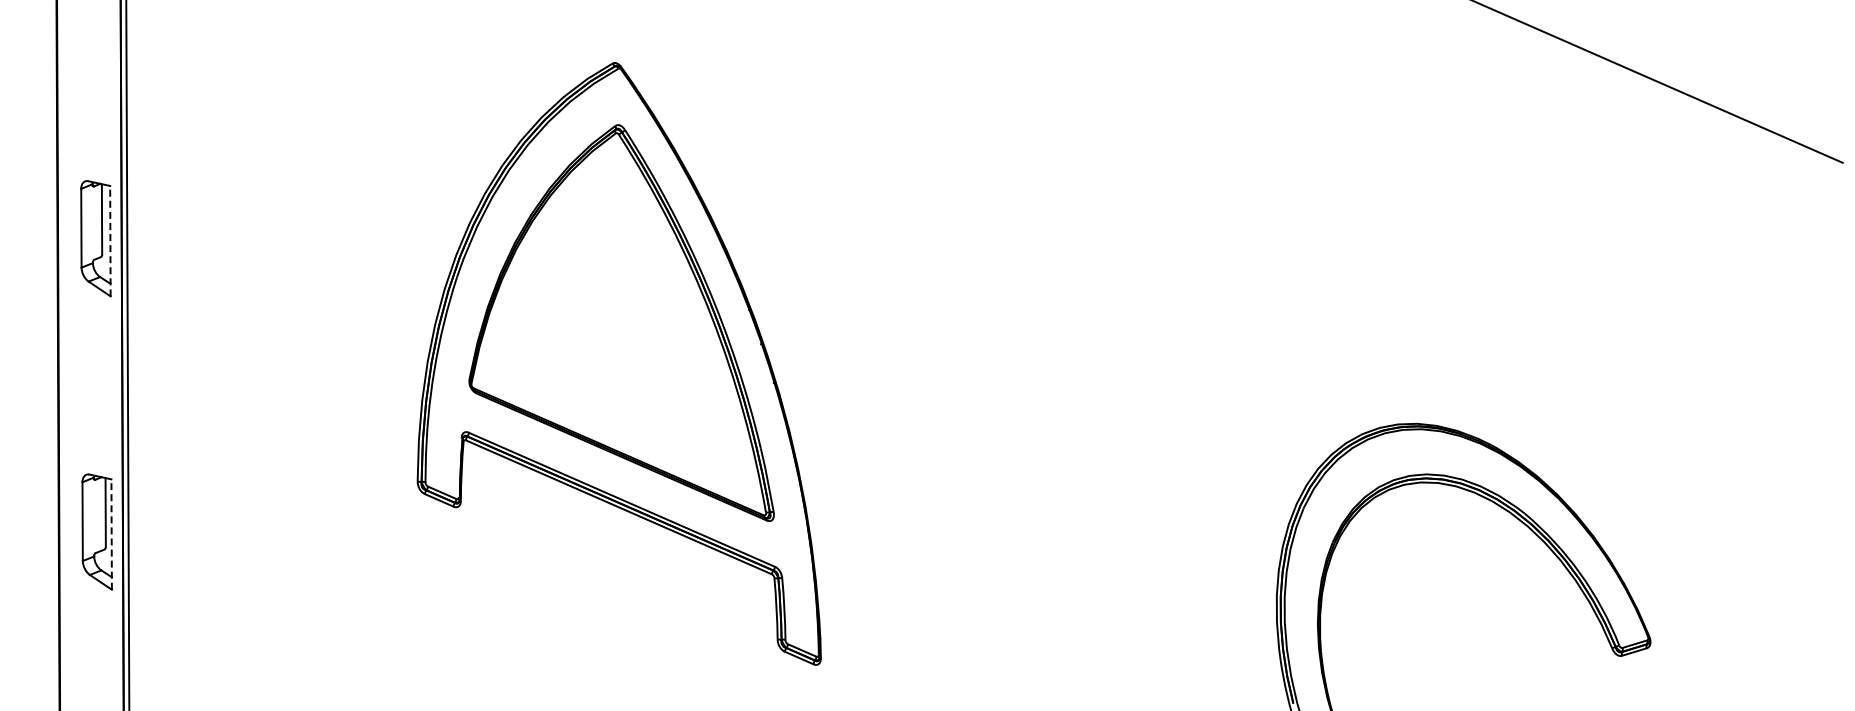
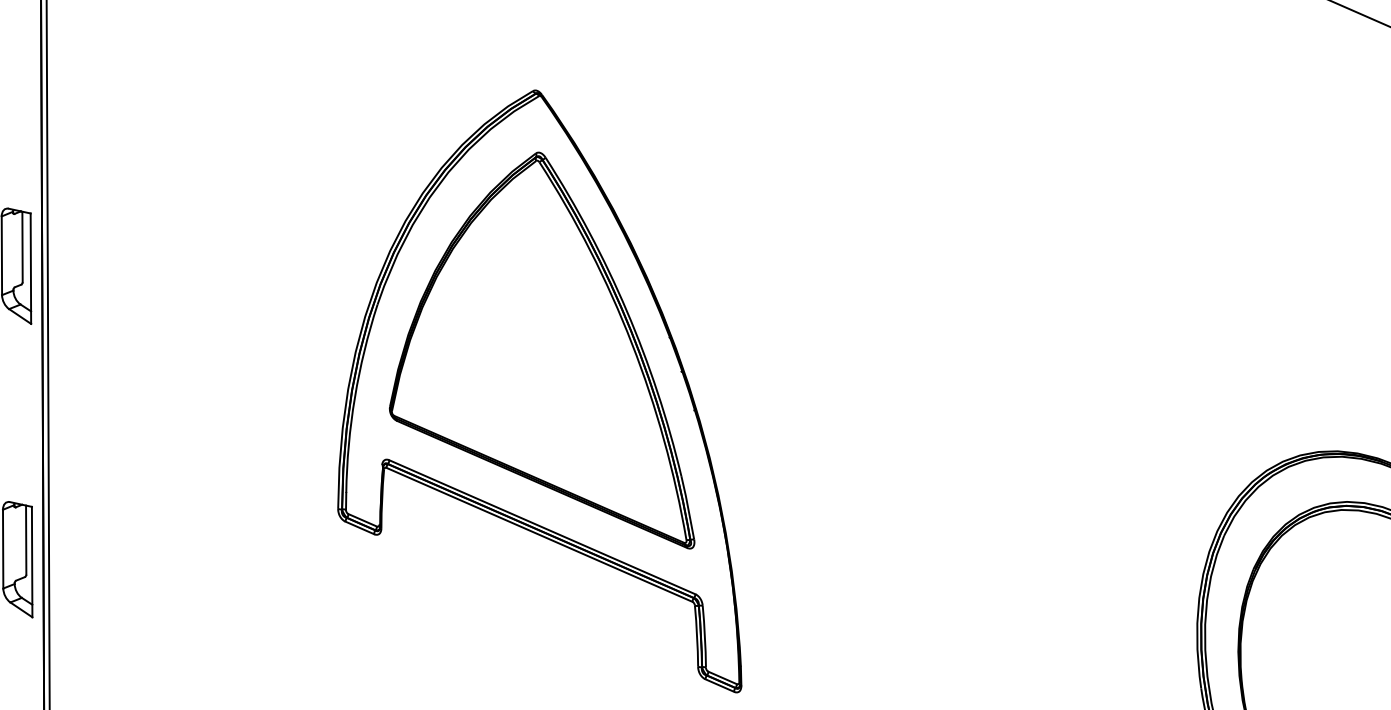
line: (110, 240) -> (31, 268), dashed -> solid
line: (111, 534) -> (32, 562), dashed -> solid

